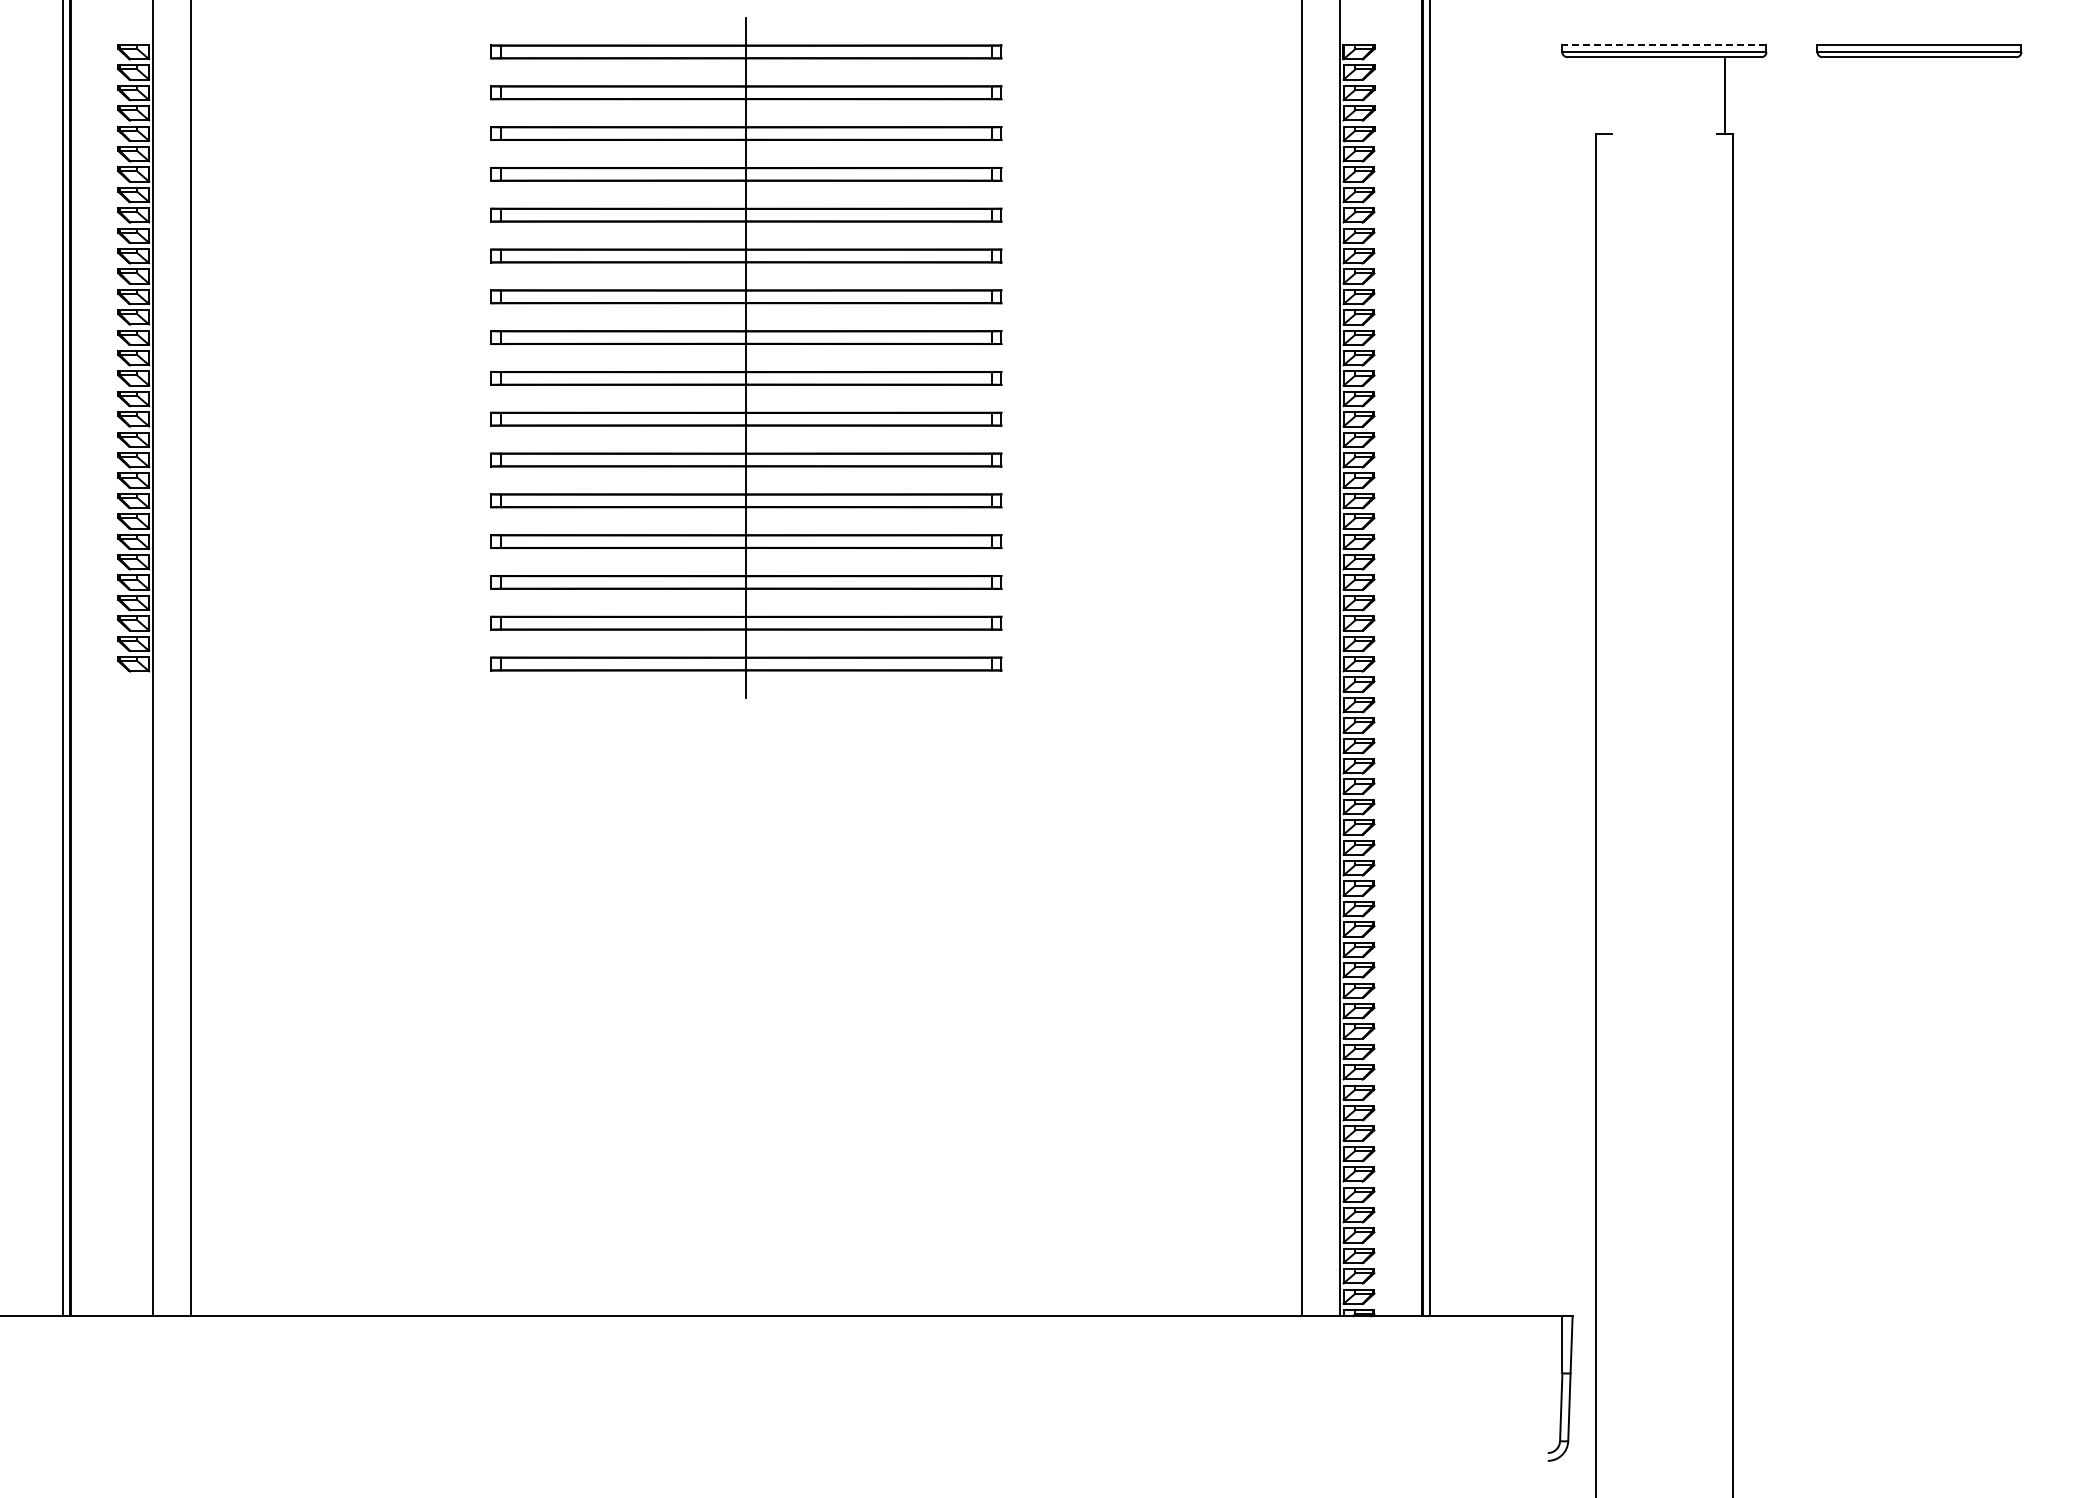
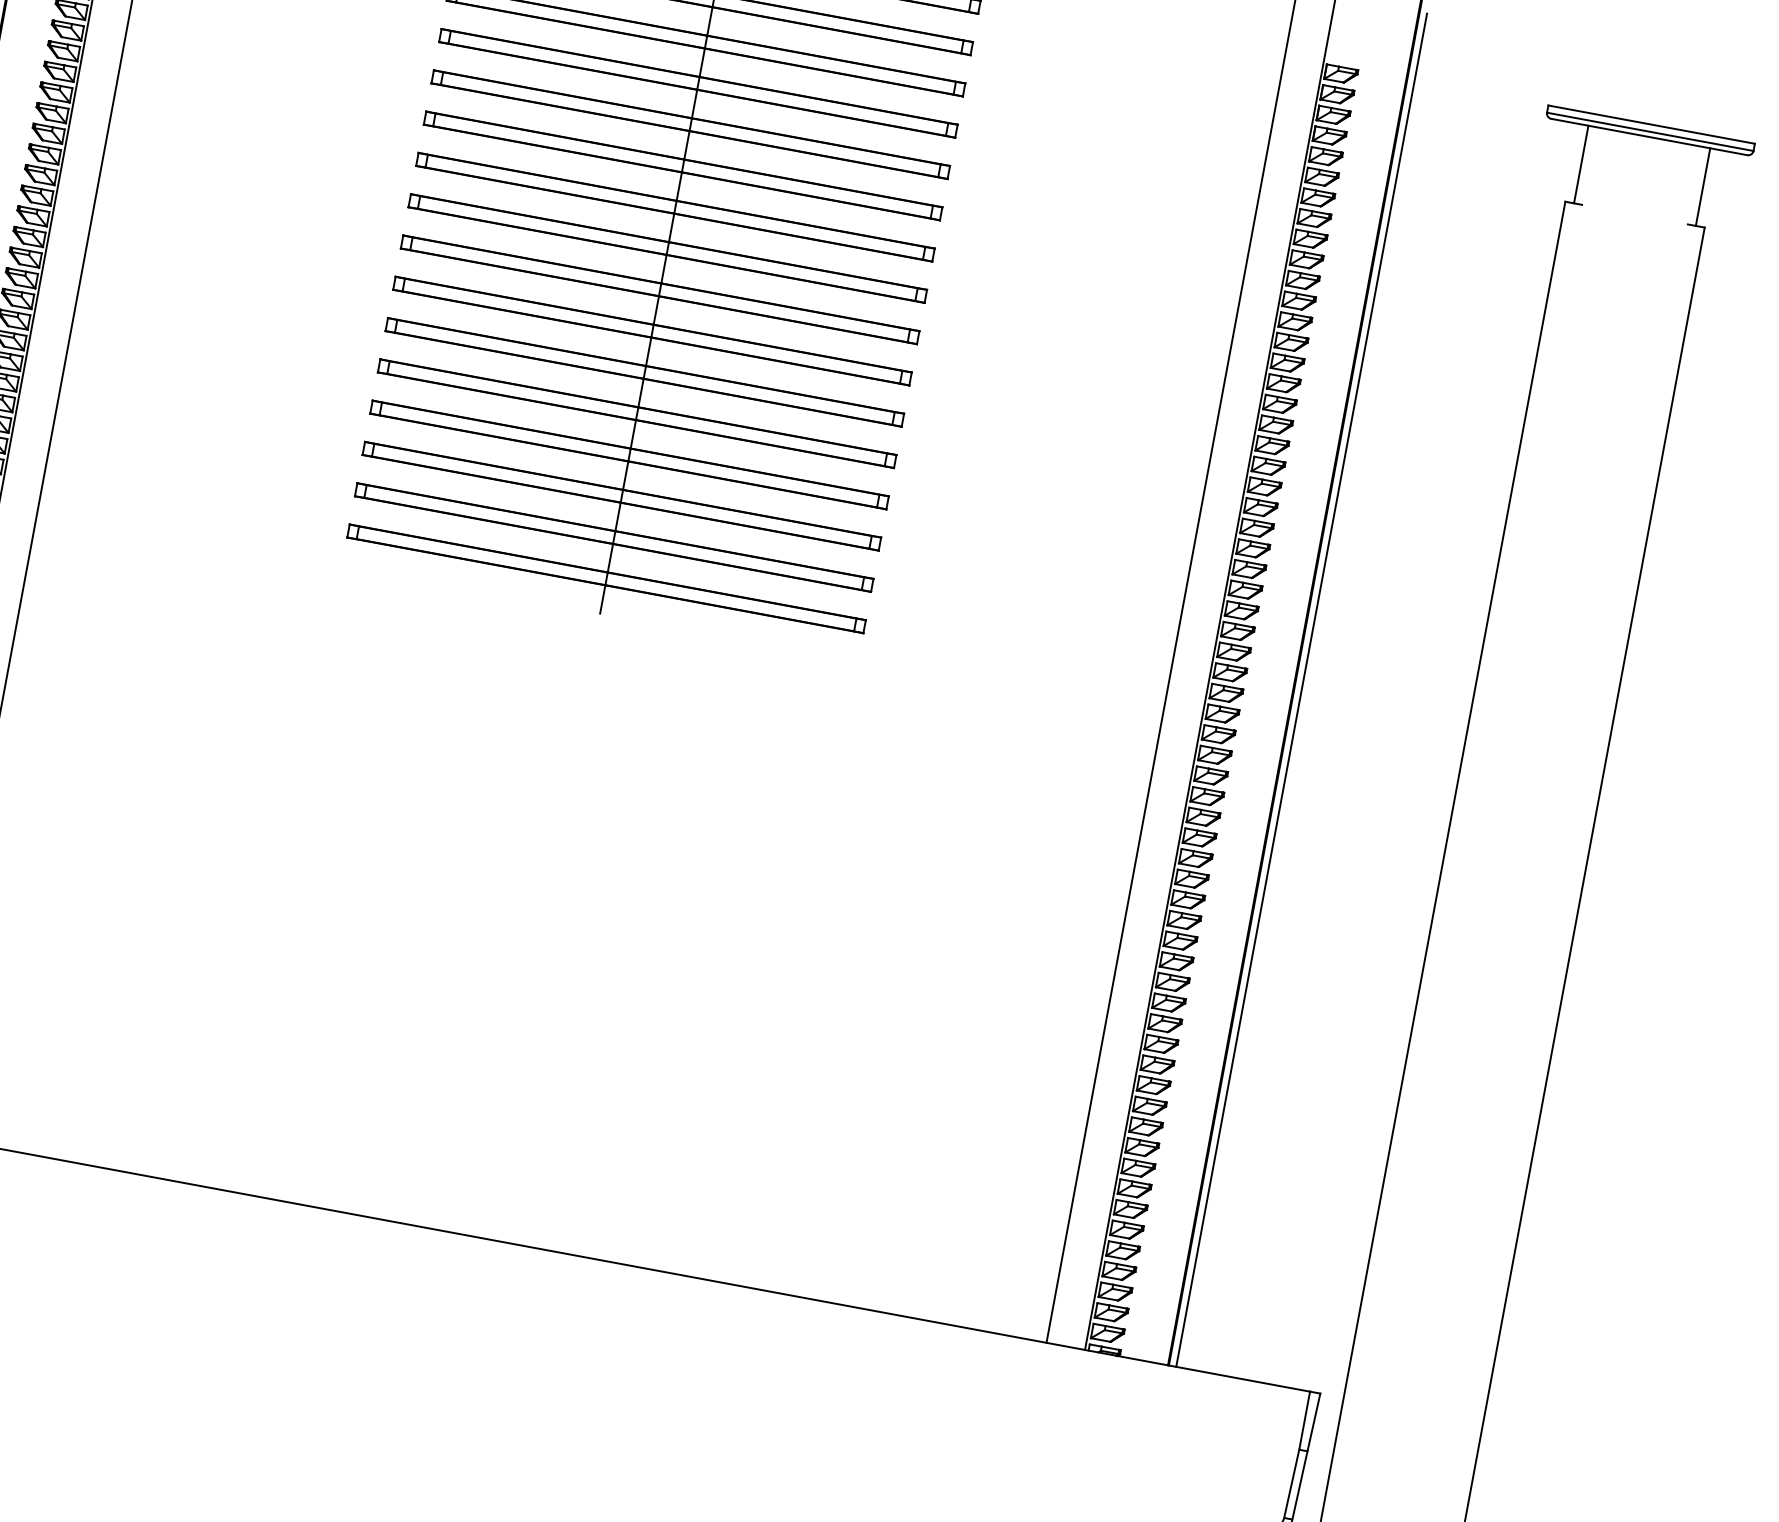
line: (1663, 45) -> (1650, 124), dashed -> solid
line: (1604, 95) -> (1581, 164), added

